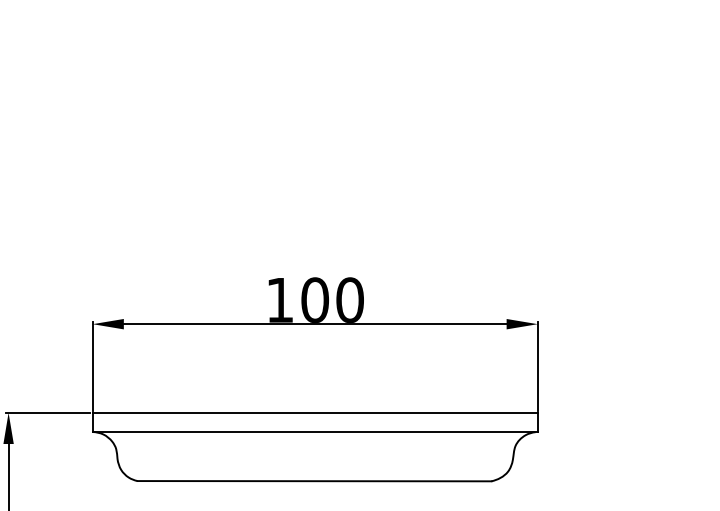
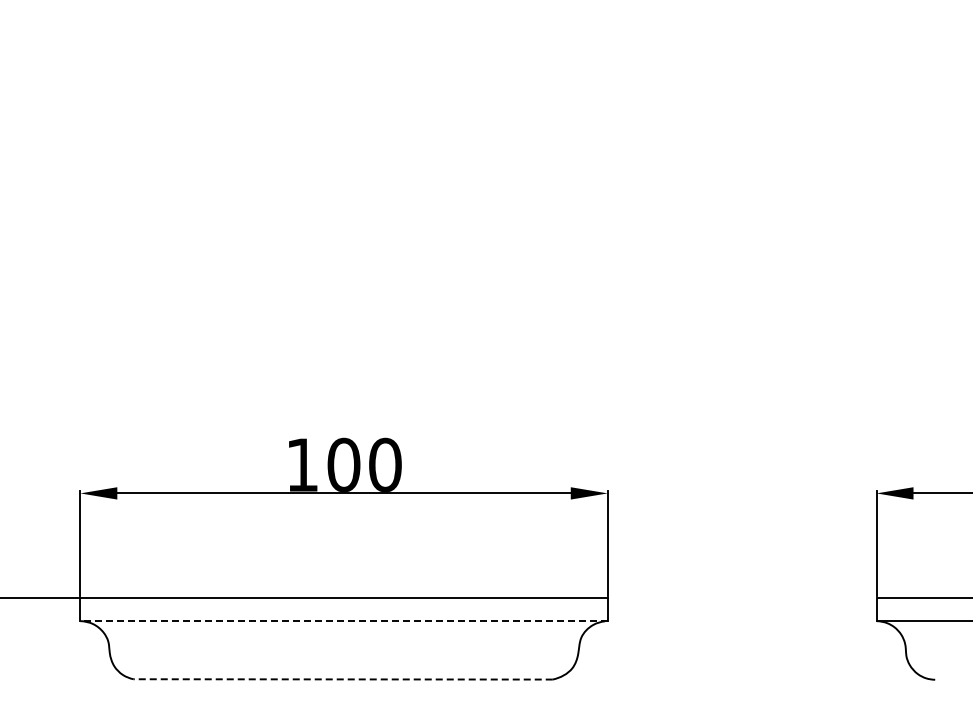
line: (315, 432) -> (344, 621), solid -> dashed
line: (314, 481) -> (343, 679), solid -> dashed

